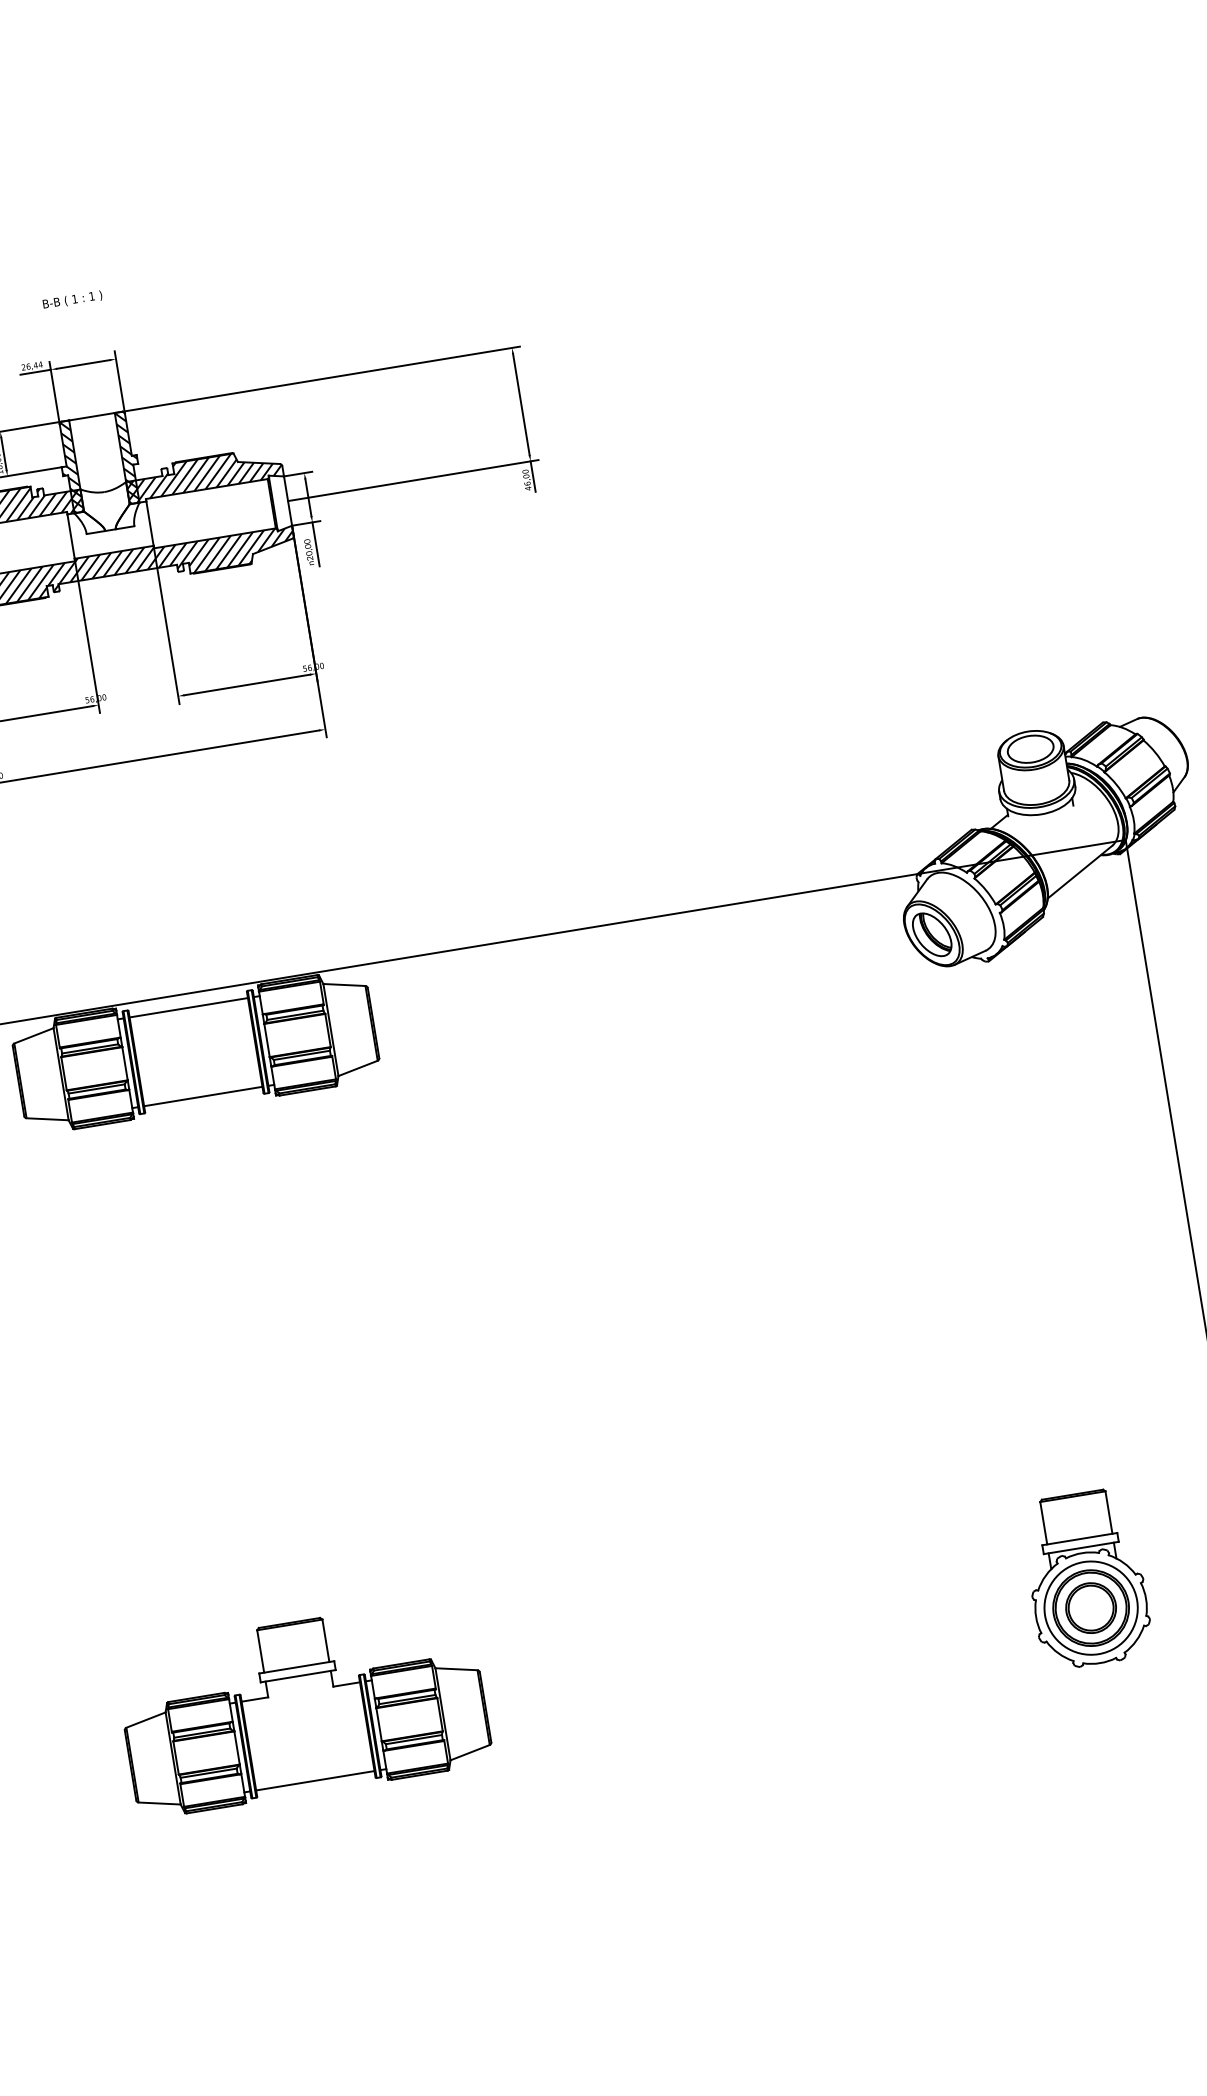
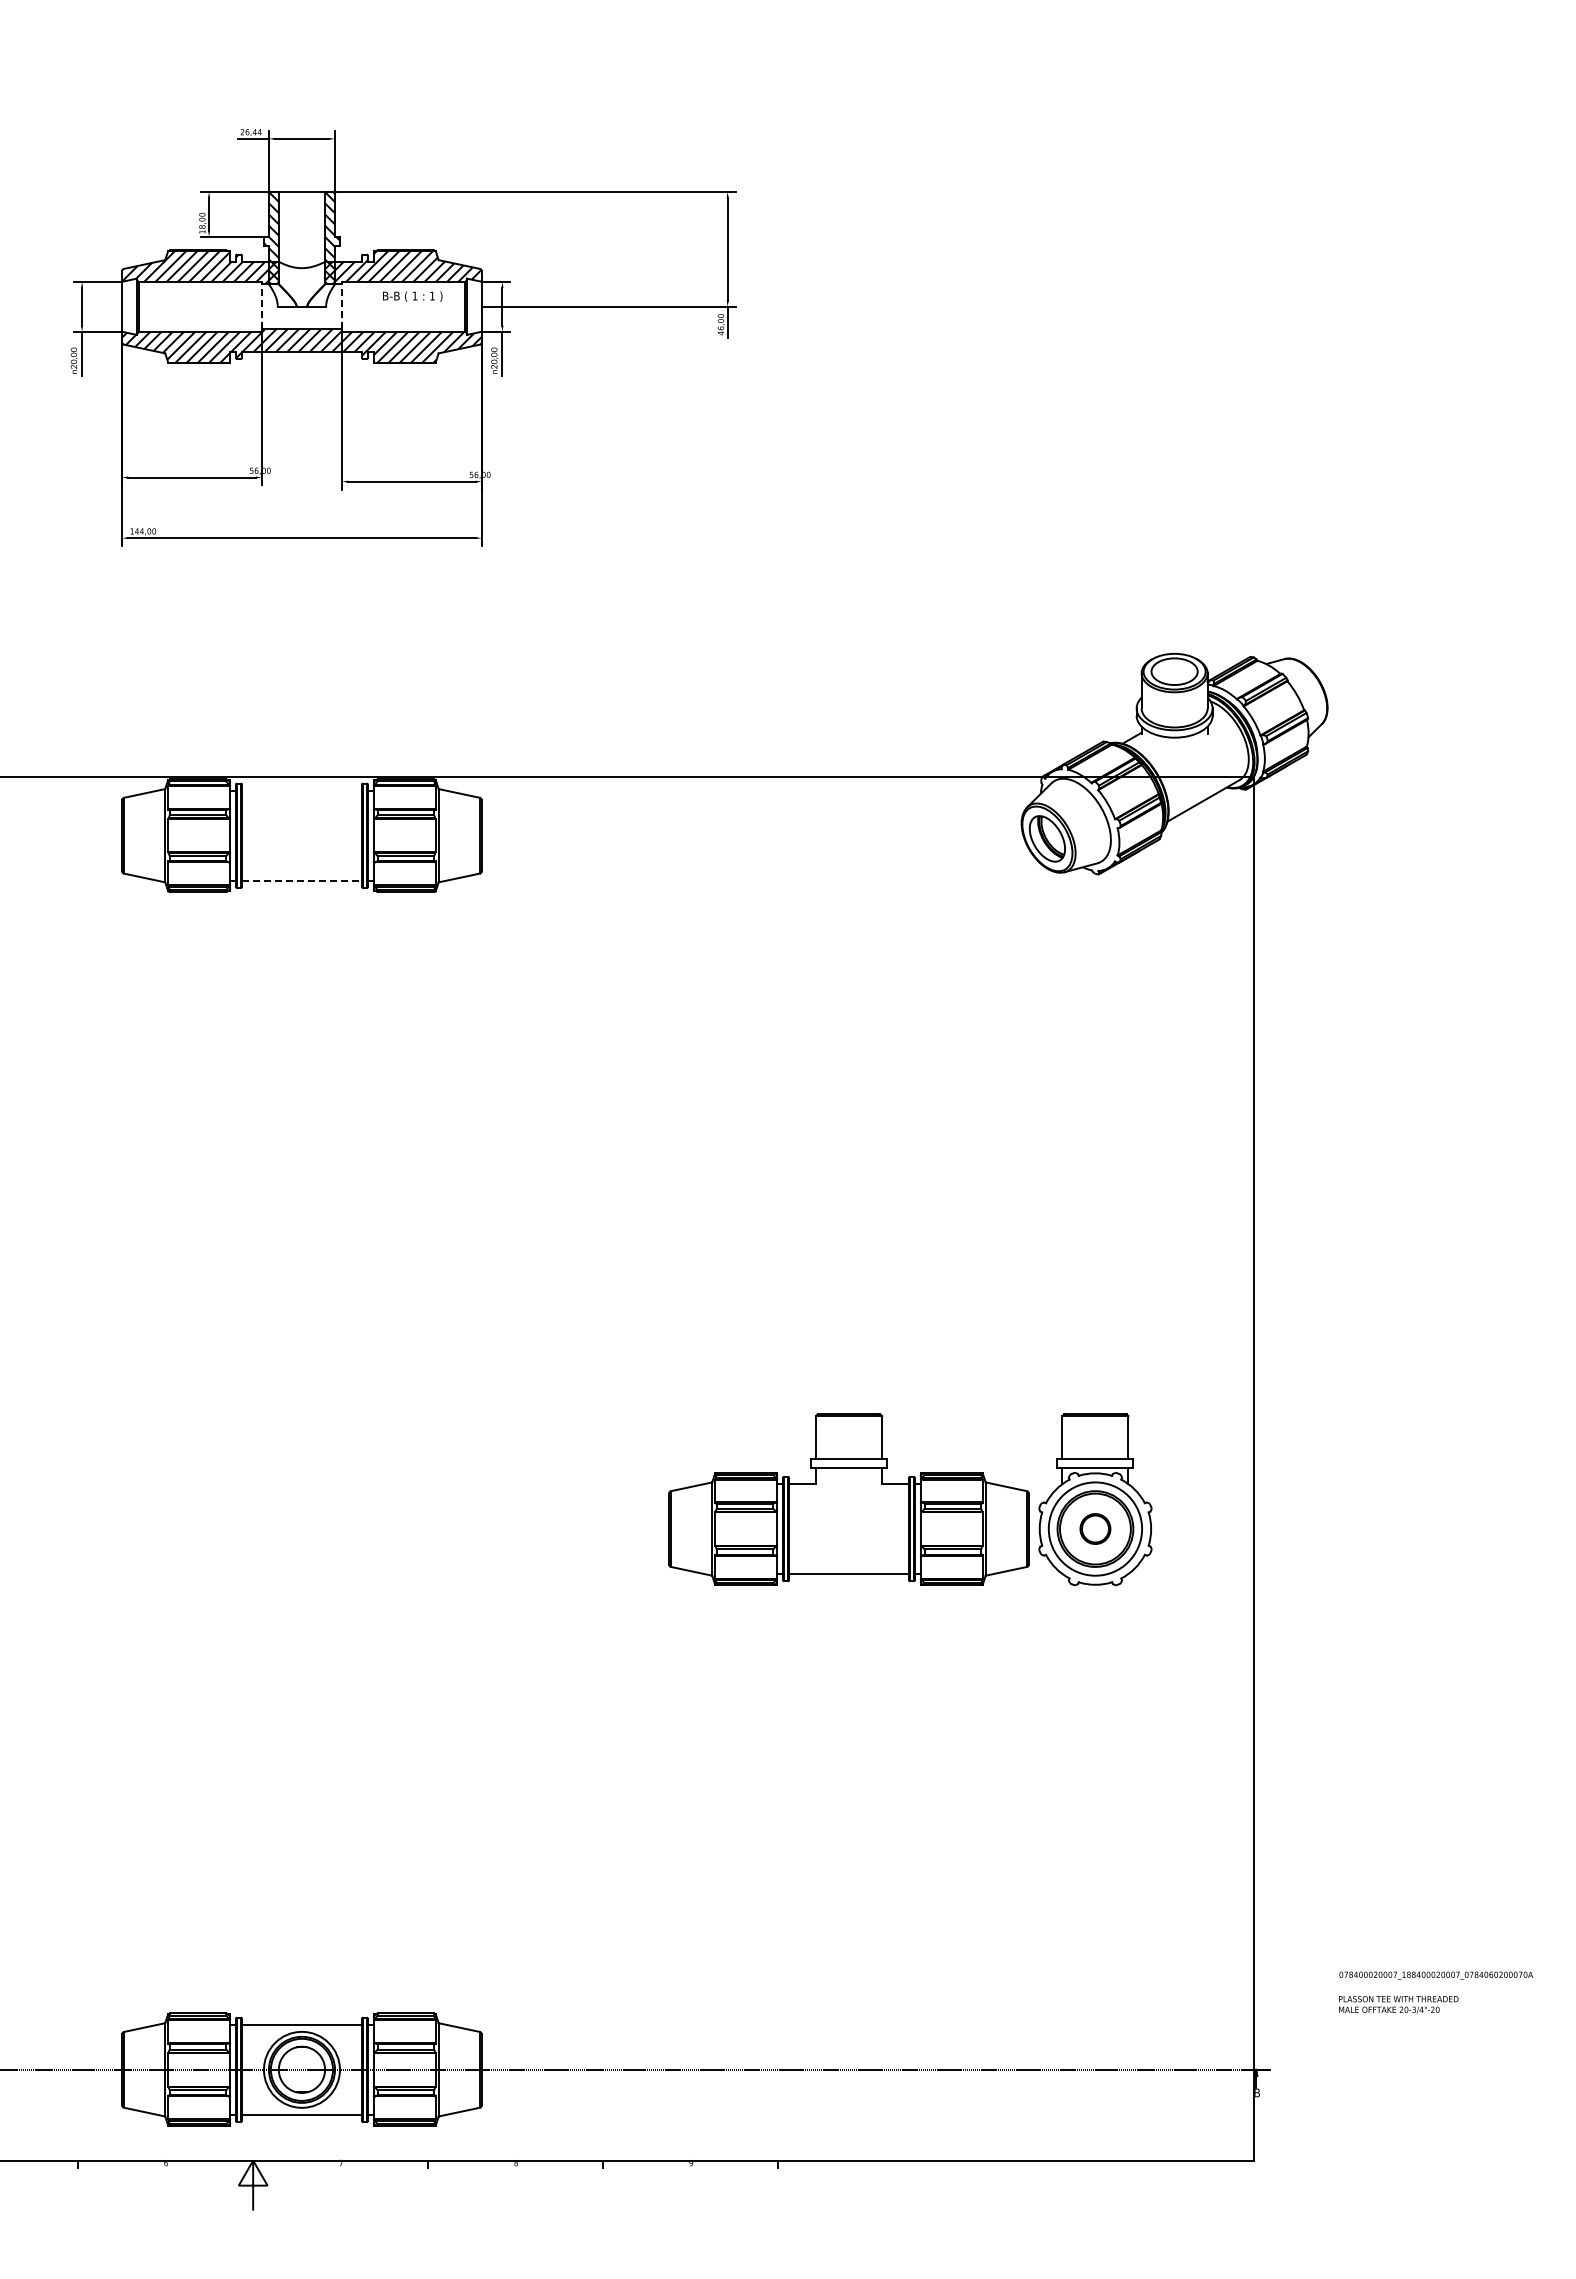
text: (72, 300) -> (412, 296), moved
line: (149, 523) -> (341, 306), solid -> dashed
line: (71, 536) -> (262, 306), solid -> dashed
line: (188, 1007) -> (301, 790), removed
line: (202, 1096) -> (301, 880), solid -> dashed
part: (1091, 1607) -> (1095, 1528), size x0.6
part: (302, 1707) -> (848, 1499), moved

